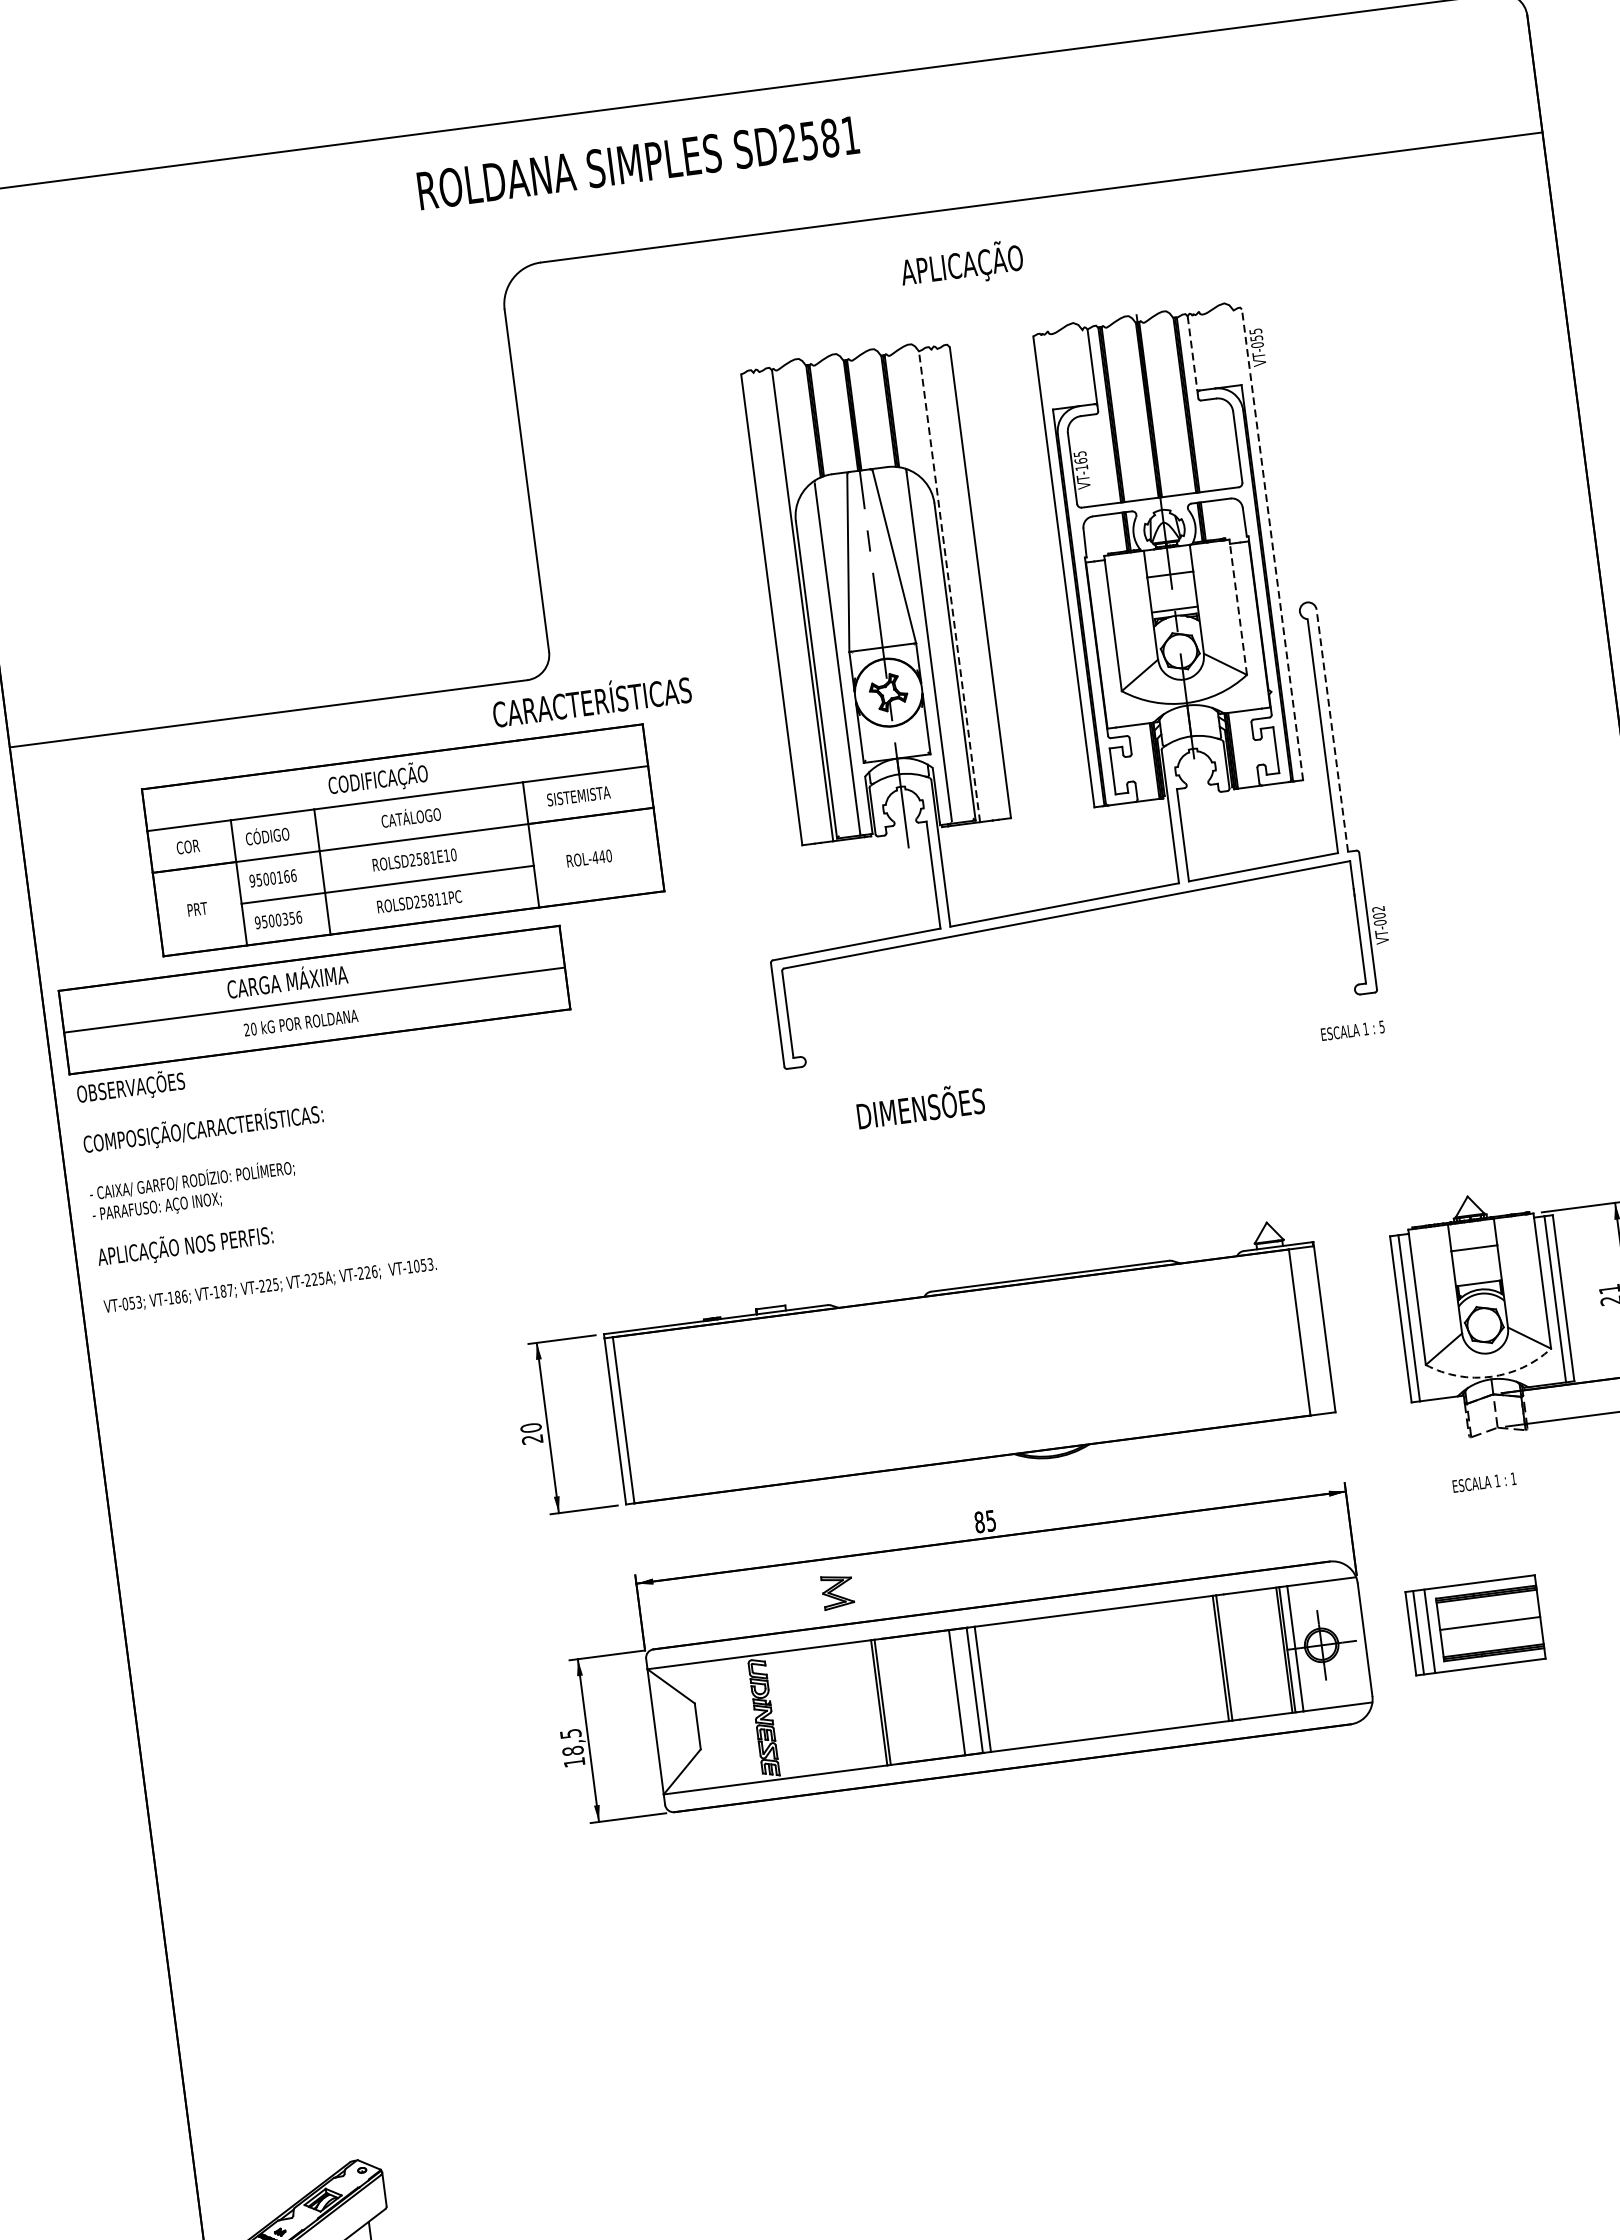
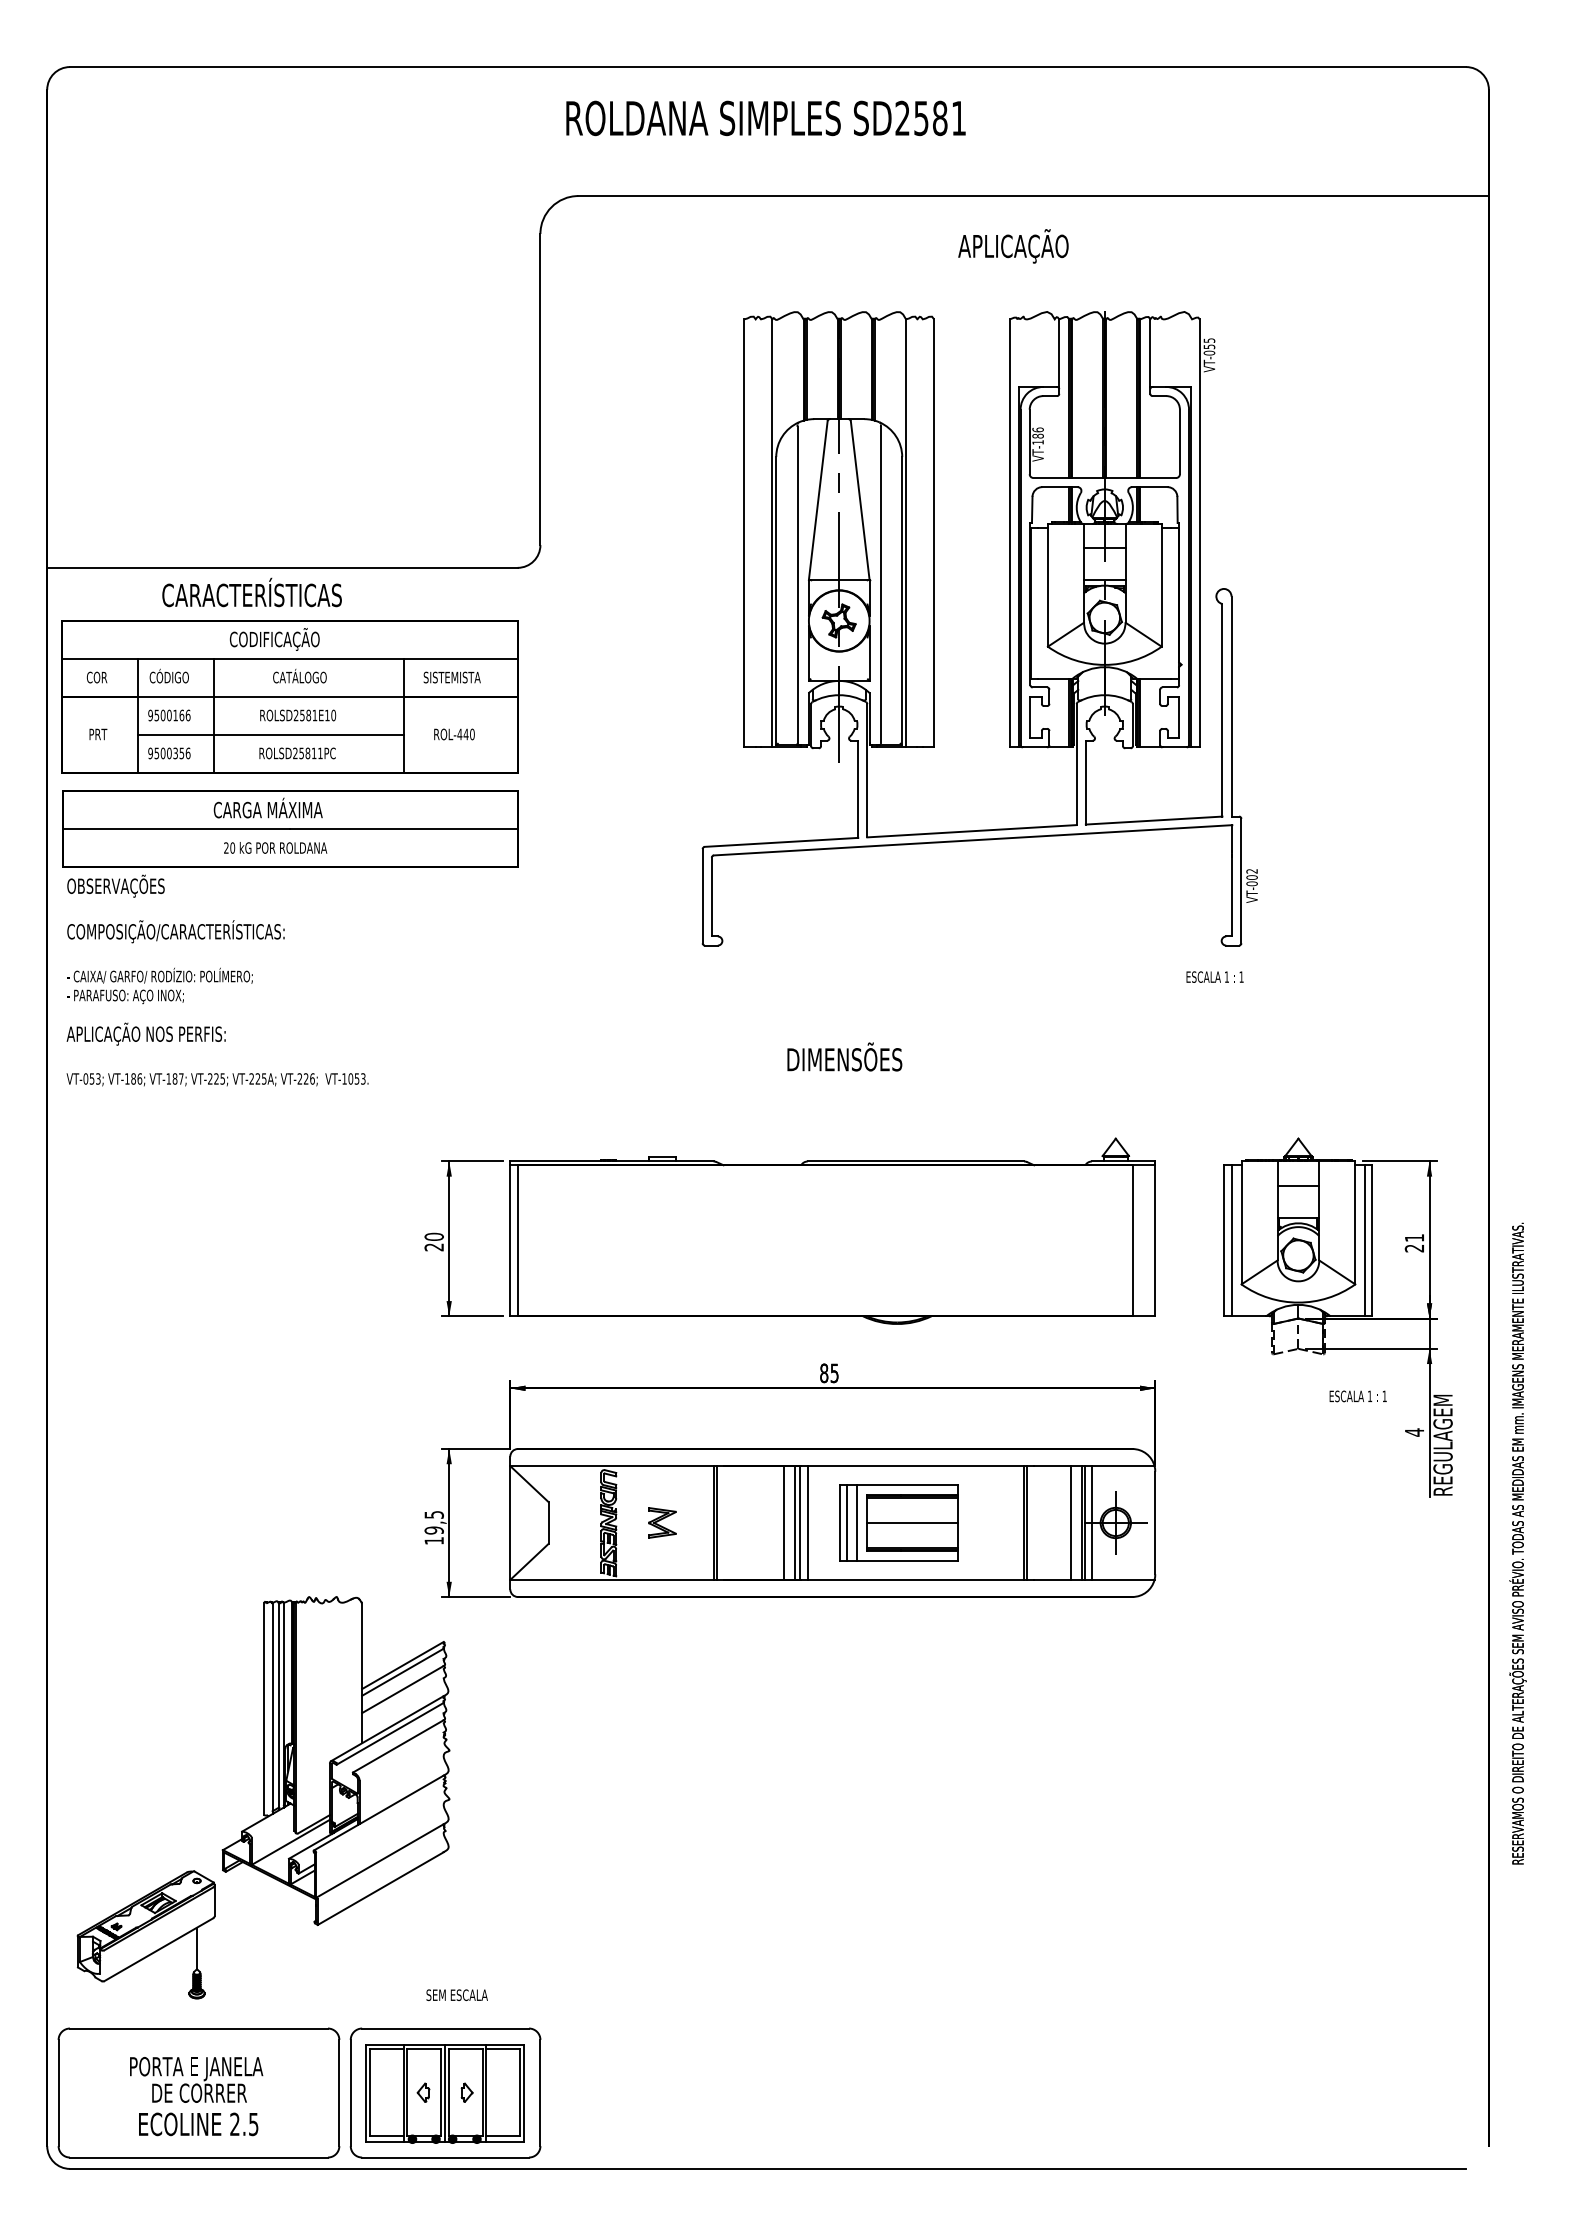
text: (637, 163) -> (765, 118), moved
text: (962, 265) -> (1013, 246), moved
line: (1192, 353) -> (1150, 353), dashed -> solid
text: (1079, 457) -> (1037, 432), VT-165 -> VT-186
line: (1272, 543) -> (1199, 532), dashed -> solid
line: (949, 585) -> (906, 532), dashed -> solid
line: (1238, 609) -> (1161, 587), dashed -> solid
text: (591, 699) -> (251, 592), moved
line: (1332, 730) -> (1231, 706), dashed -> solid
part: (402, 840) -> (289, 696), moved
text: (1381, 1026) -> (1241, 976), 5 -> 1
text: (920, 1105) -> (844, 1056), moved
arc: (1491, 1376) -> (1298, 1302), dashed -> solid
text: (1483, 1482) -> (1357, 1396), moved
part: (837, 1591) -> (662, 1522), moved
part: (1475, 1624) -> (898, 1522), moved
line: (1272, 1651) -> (1071, 1522), added
line: (968, 1690) -> (794, 1522), added
text: (572, 1751) -> (433, 1530), 18,5 -> 19,5
part: (497, 2018) -> (335, 1760), added

